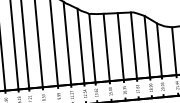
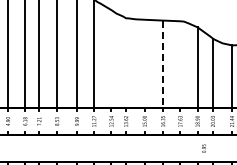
line: (80, 45) -> (111, 58), removed
line: (134, 45) -> (180, 64), removed
line: (121, 46) -> (163, 64), solid -> dashed
line: (92, 47) -> (126, 62), removed
line: (106, 47) -> (144, 63), removed

